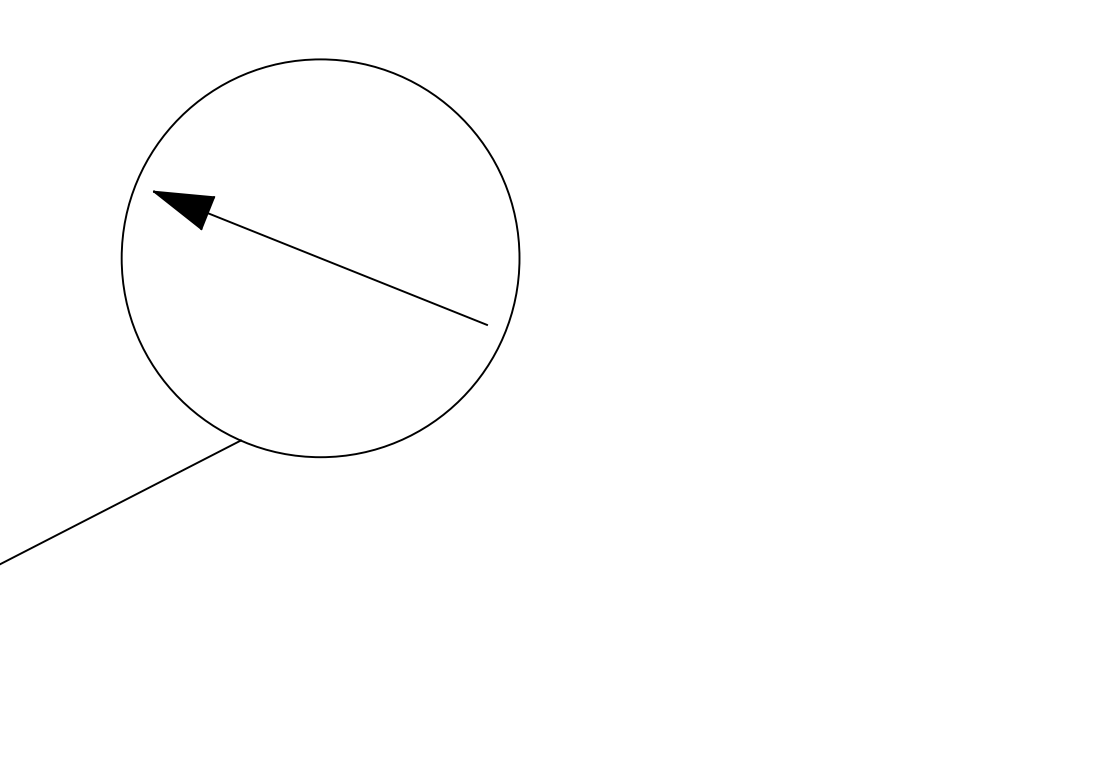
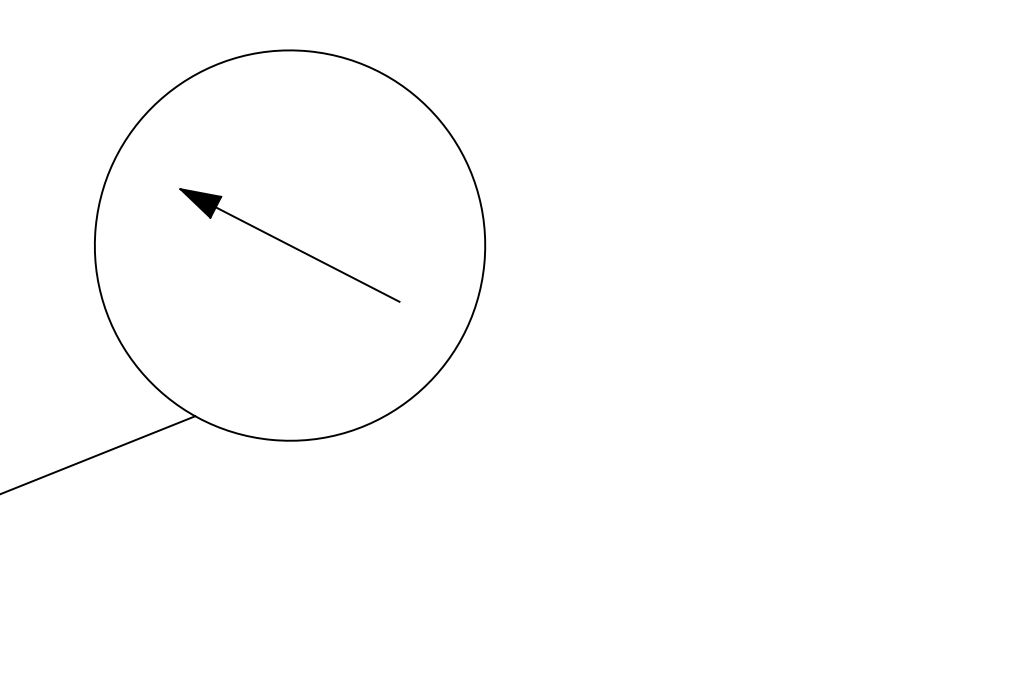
part: (320, 257) -> (290, 244), size x0.7

